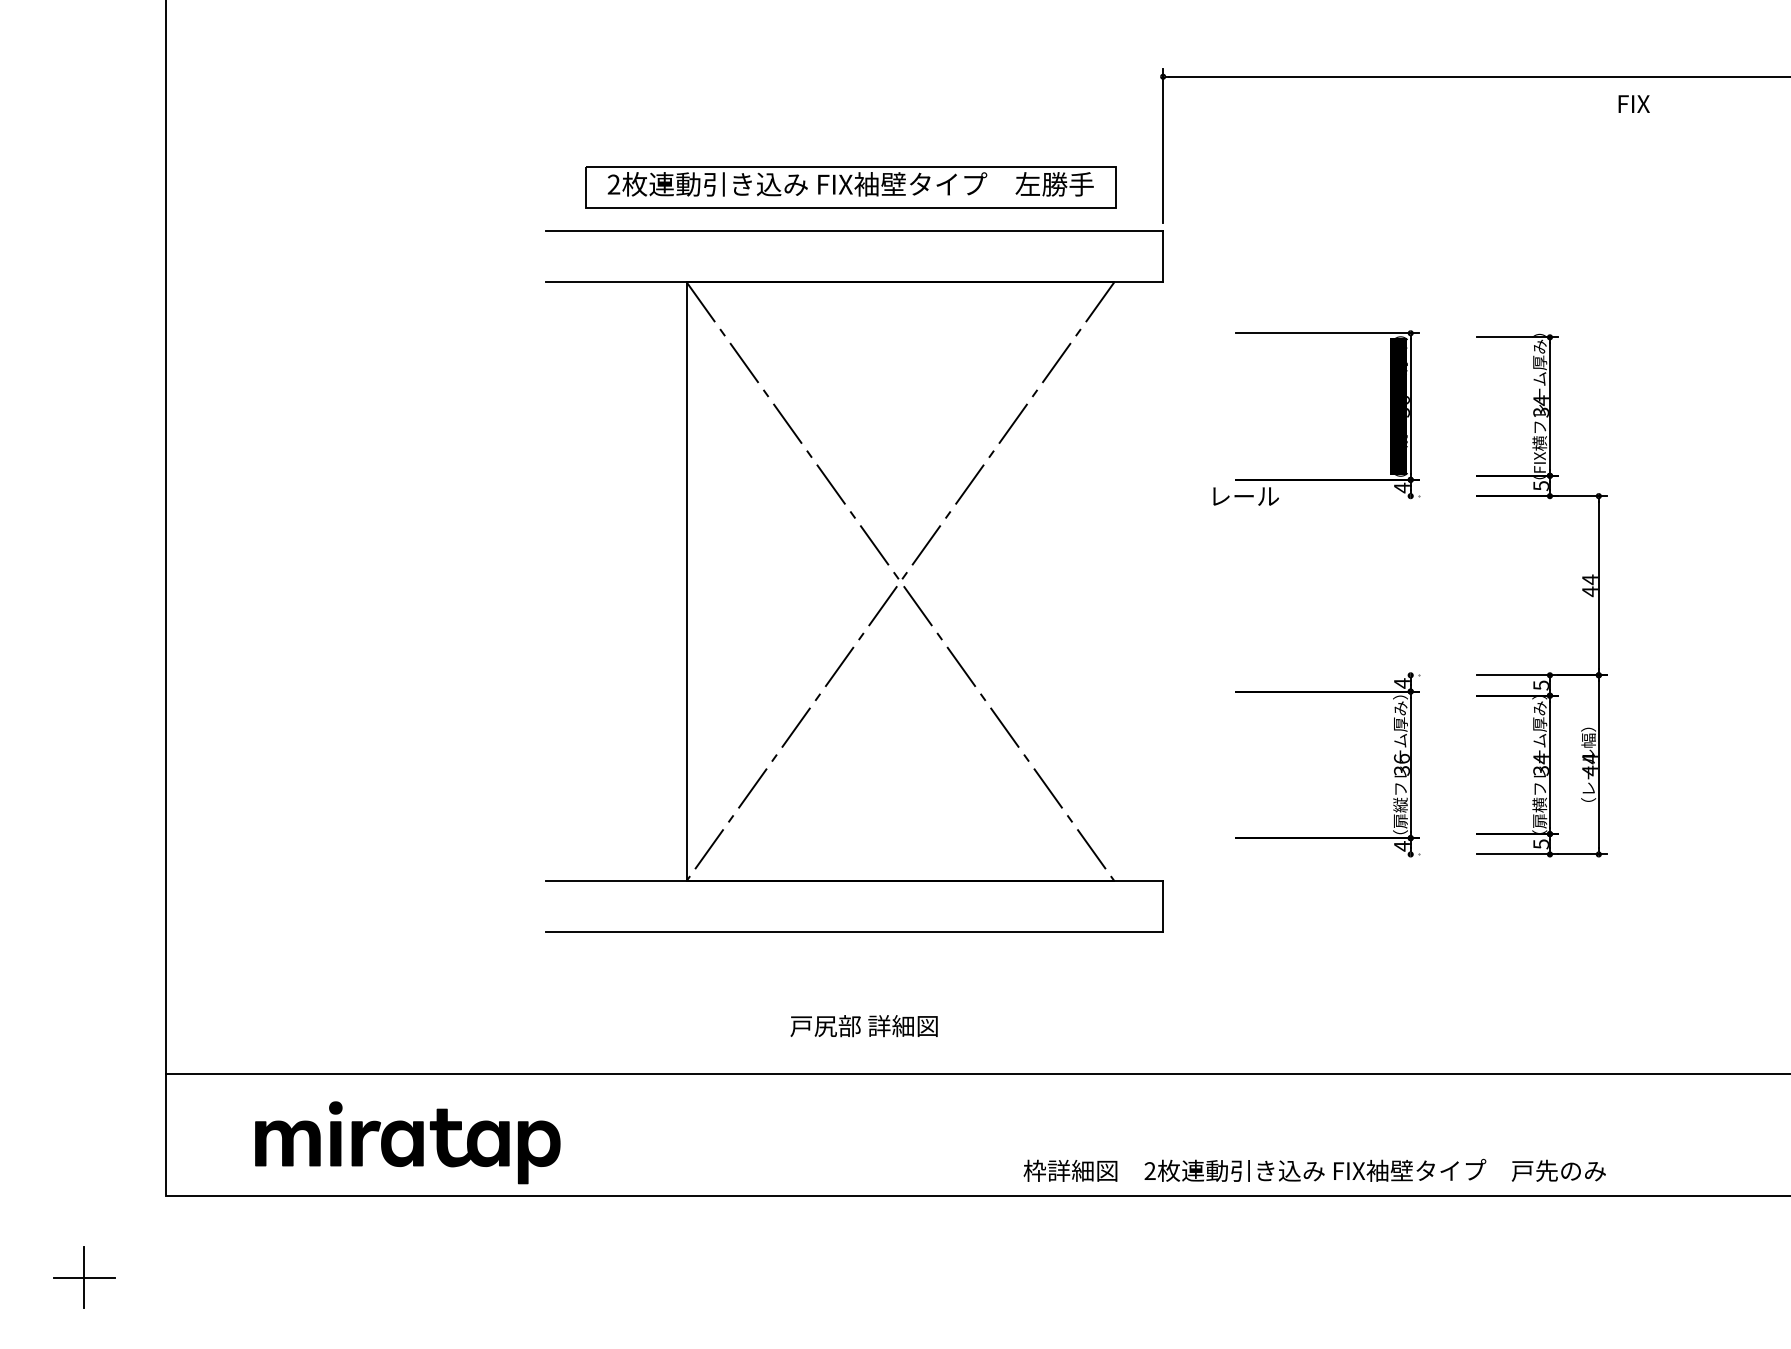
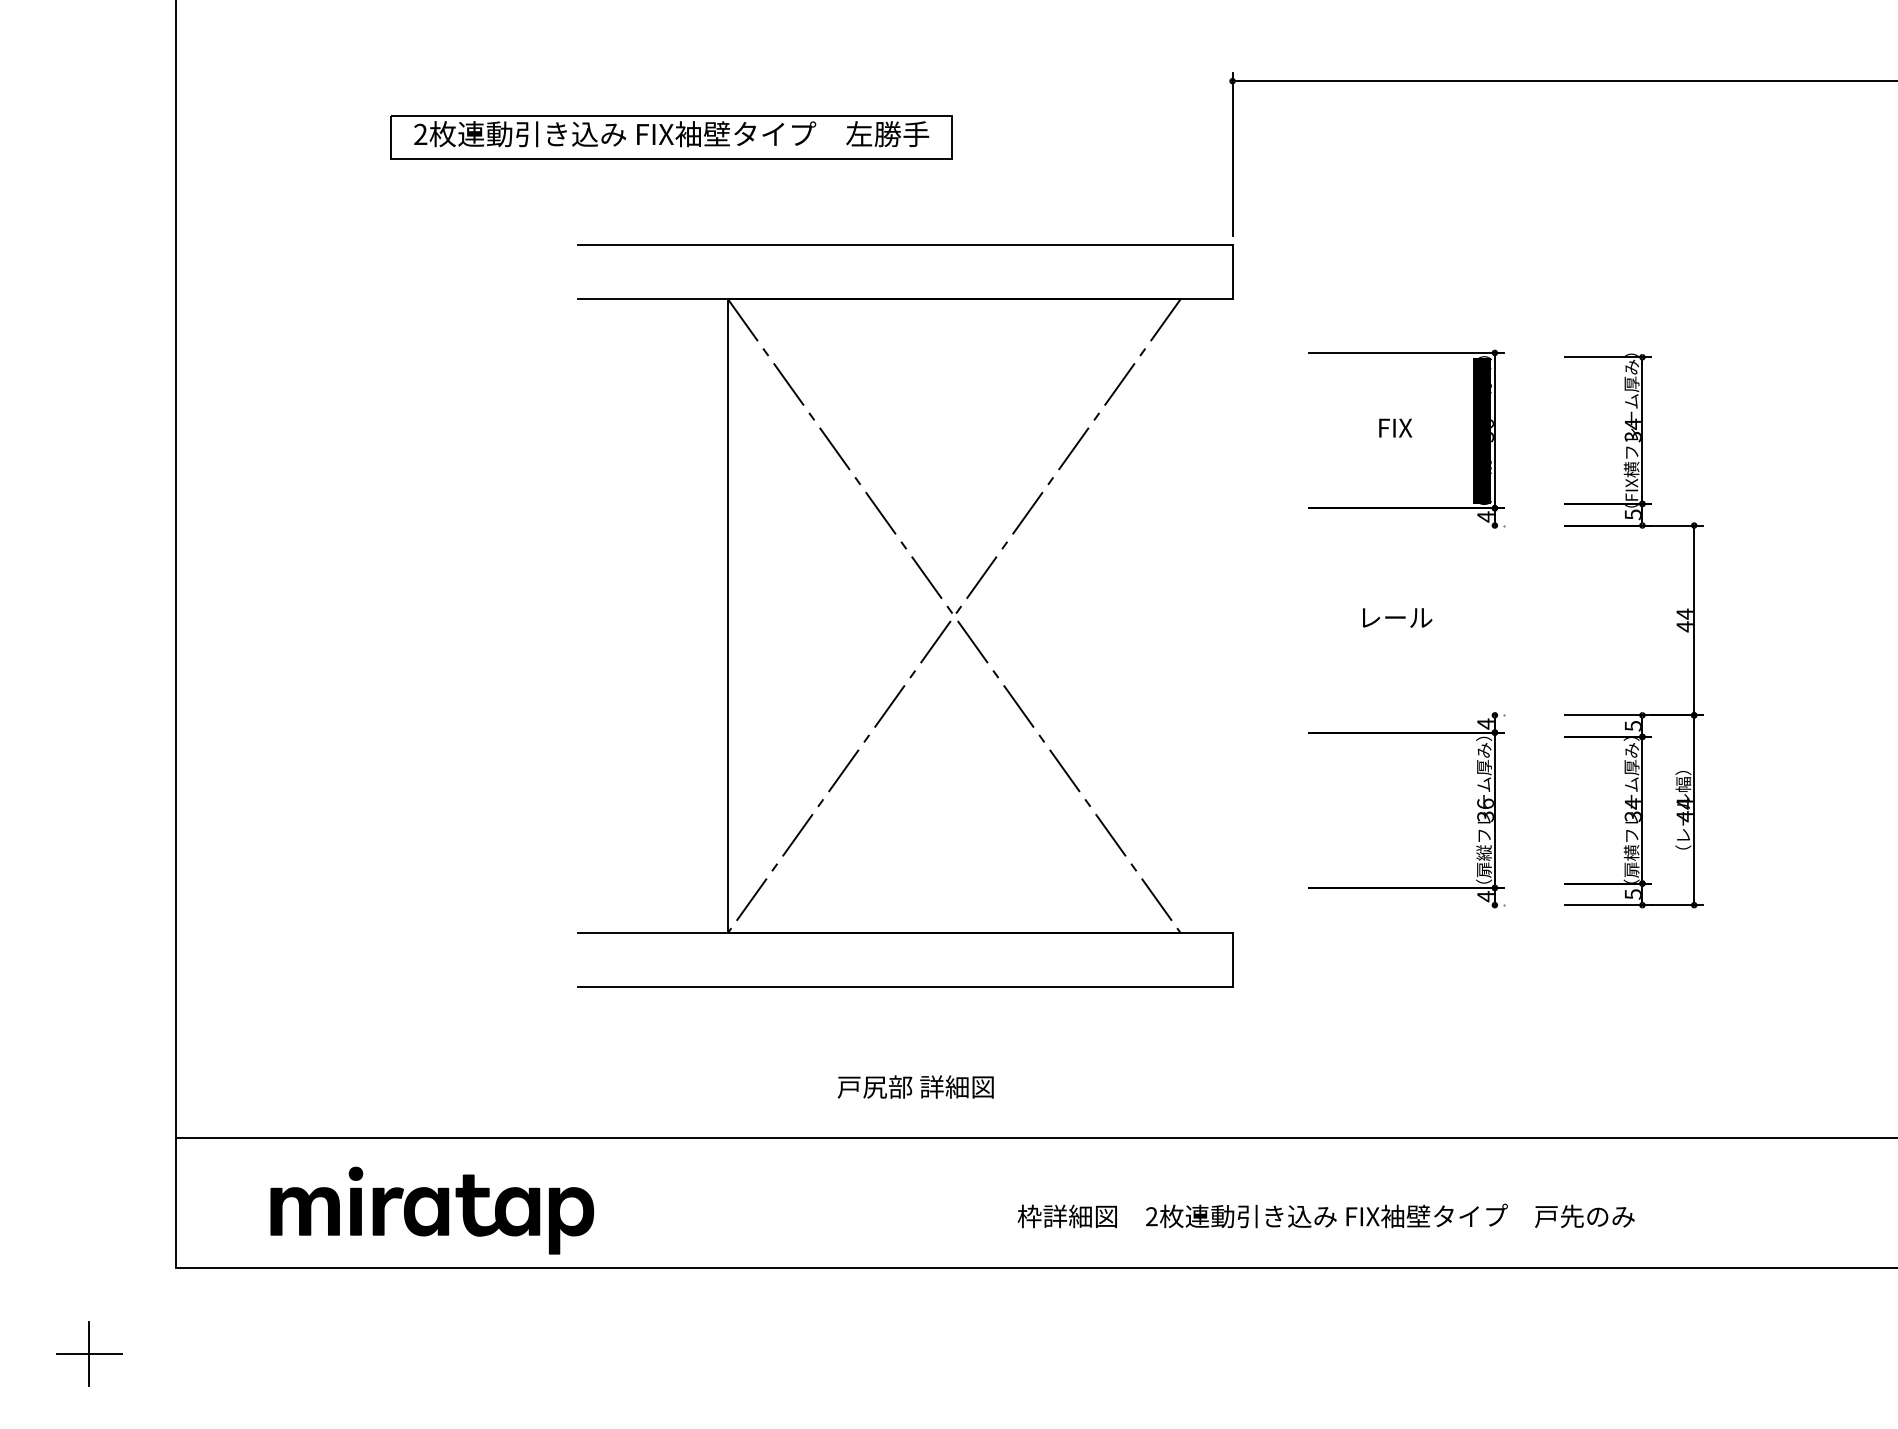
text: (1634, 103) -> (1395, 427), moved
part: (850, 187) -> (671, 137), moved
text: (1246, 496) -> (1397, 617), moved
text: (1314, 1169) -> (1325, 1215), moved

